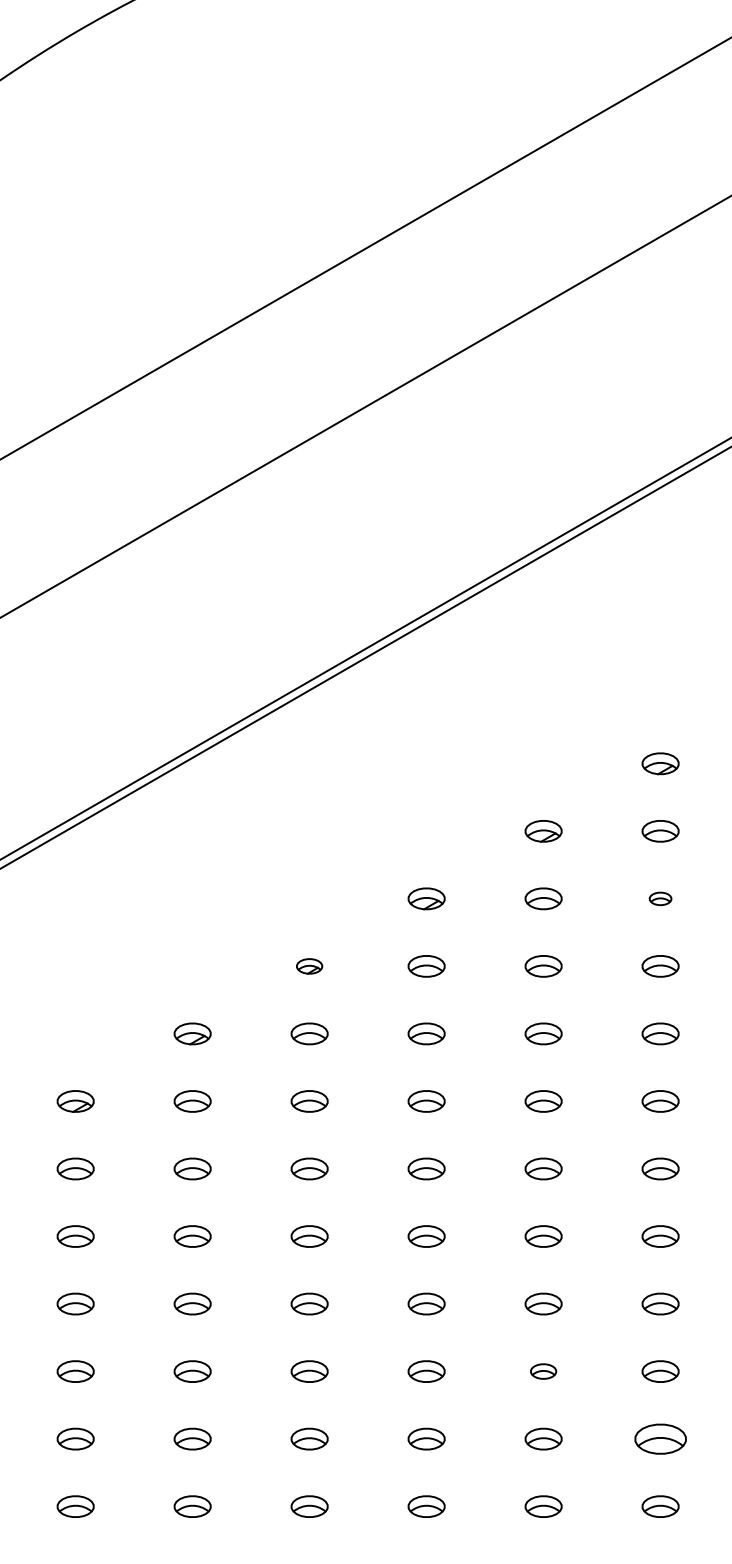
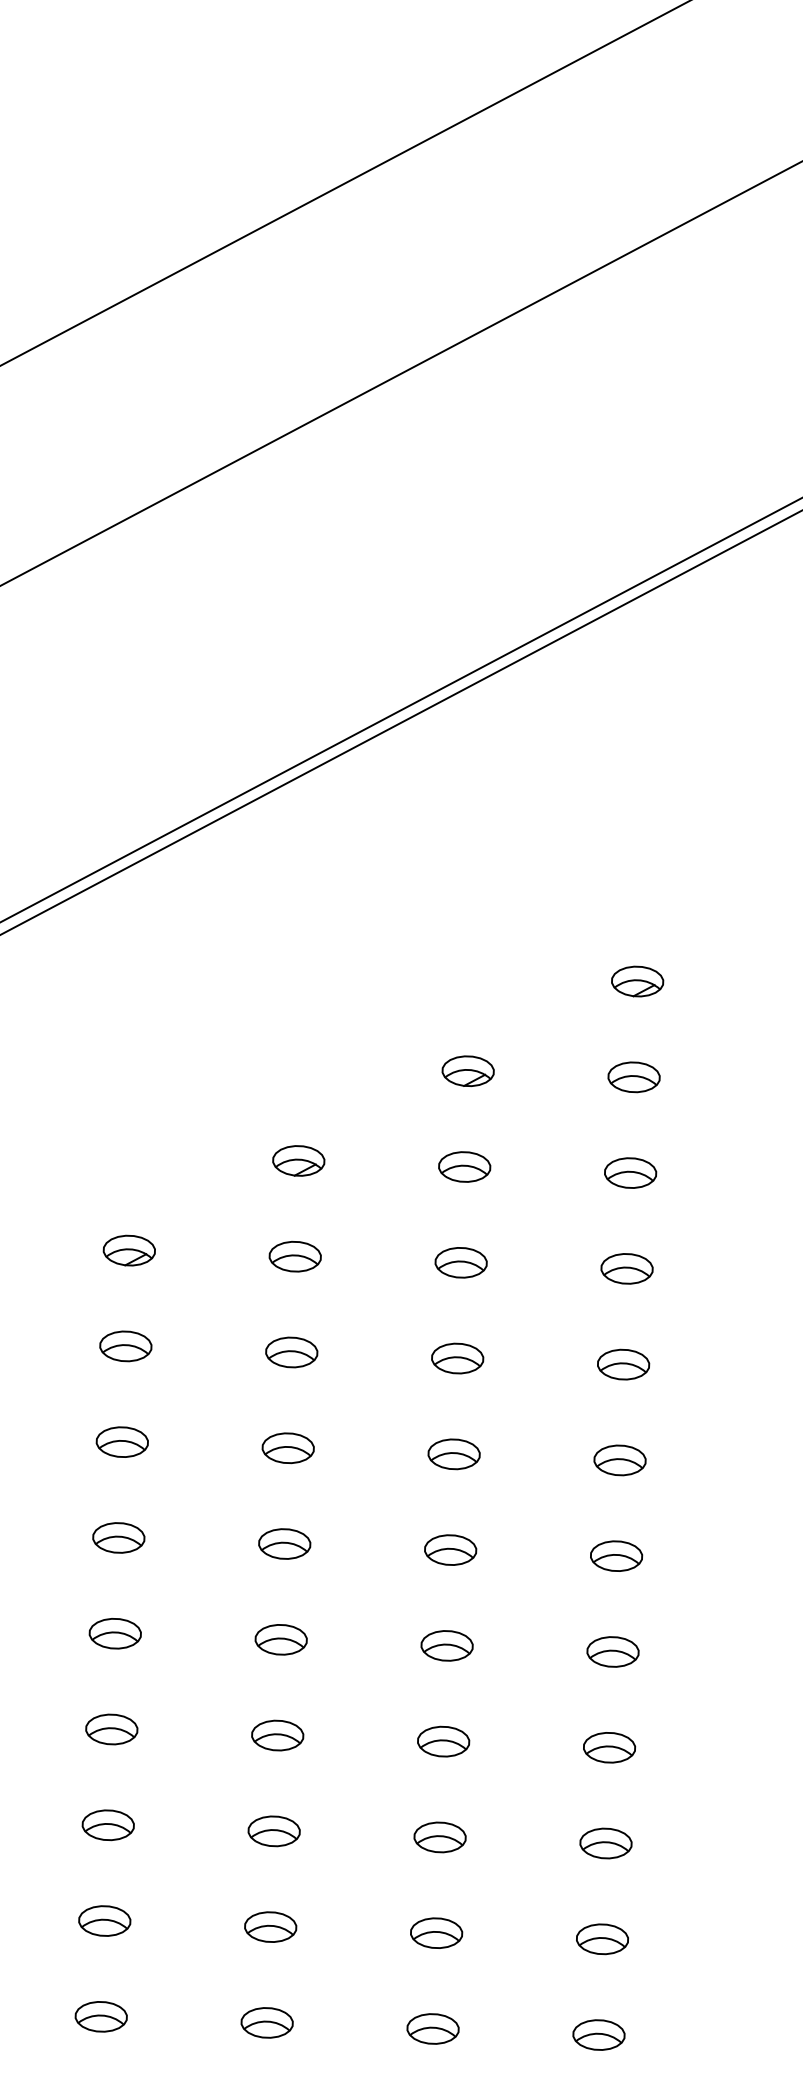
part: (660, 898) -> (630, 1172), size x1.67
part: (309, 966) -> (129, 1250), size x1.43
part: (543, 1371) -> (439, 1837), size x1.43
part: (660, 1438) -> (602, 1938), size x0.71

